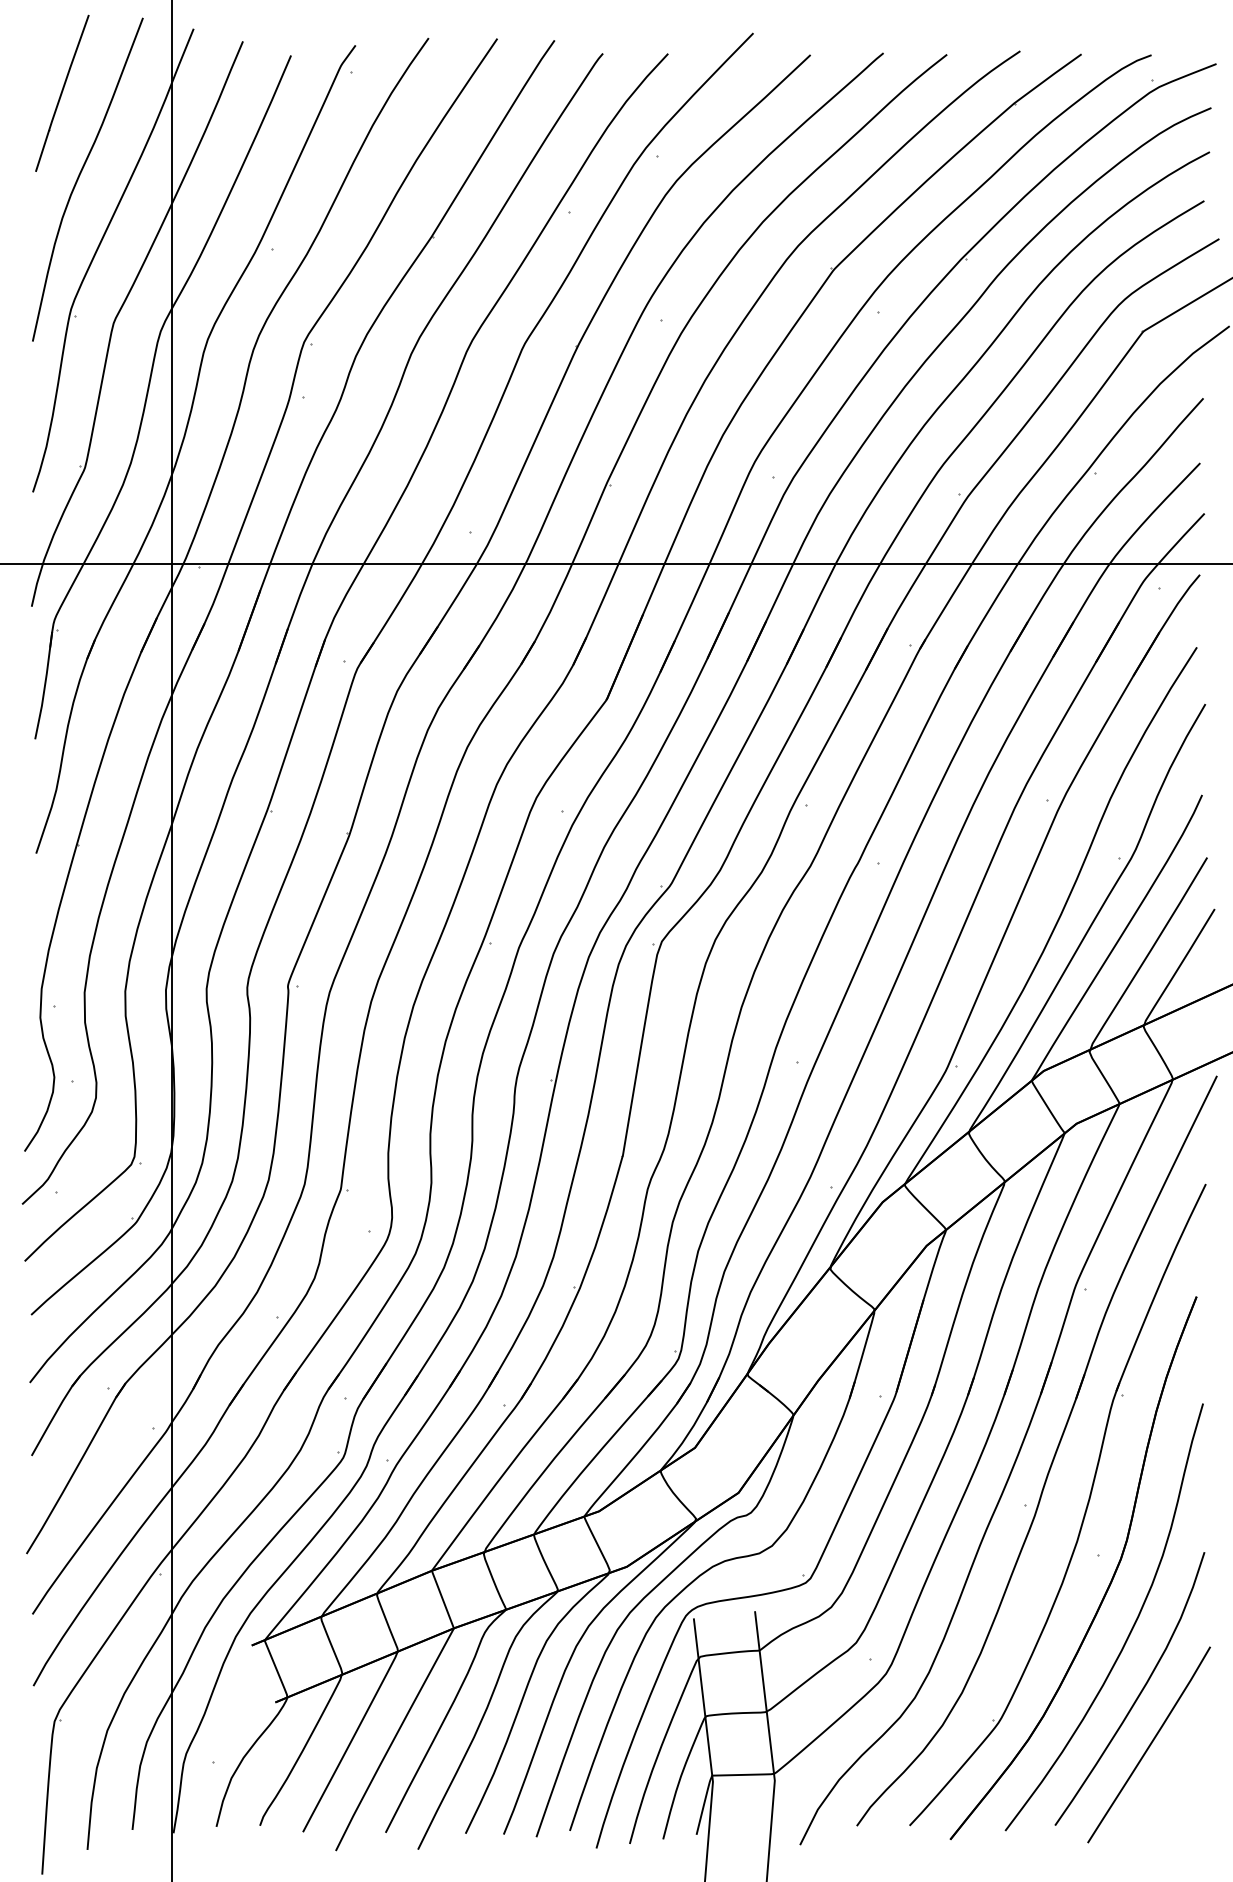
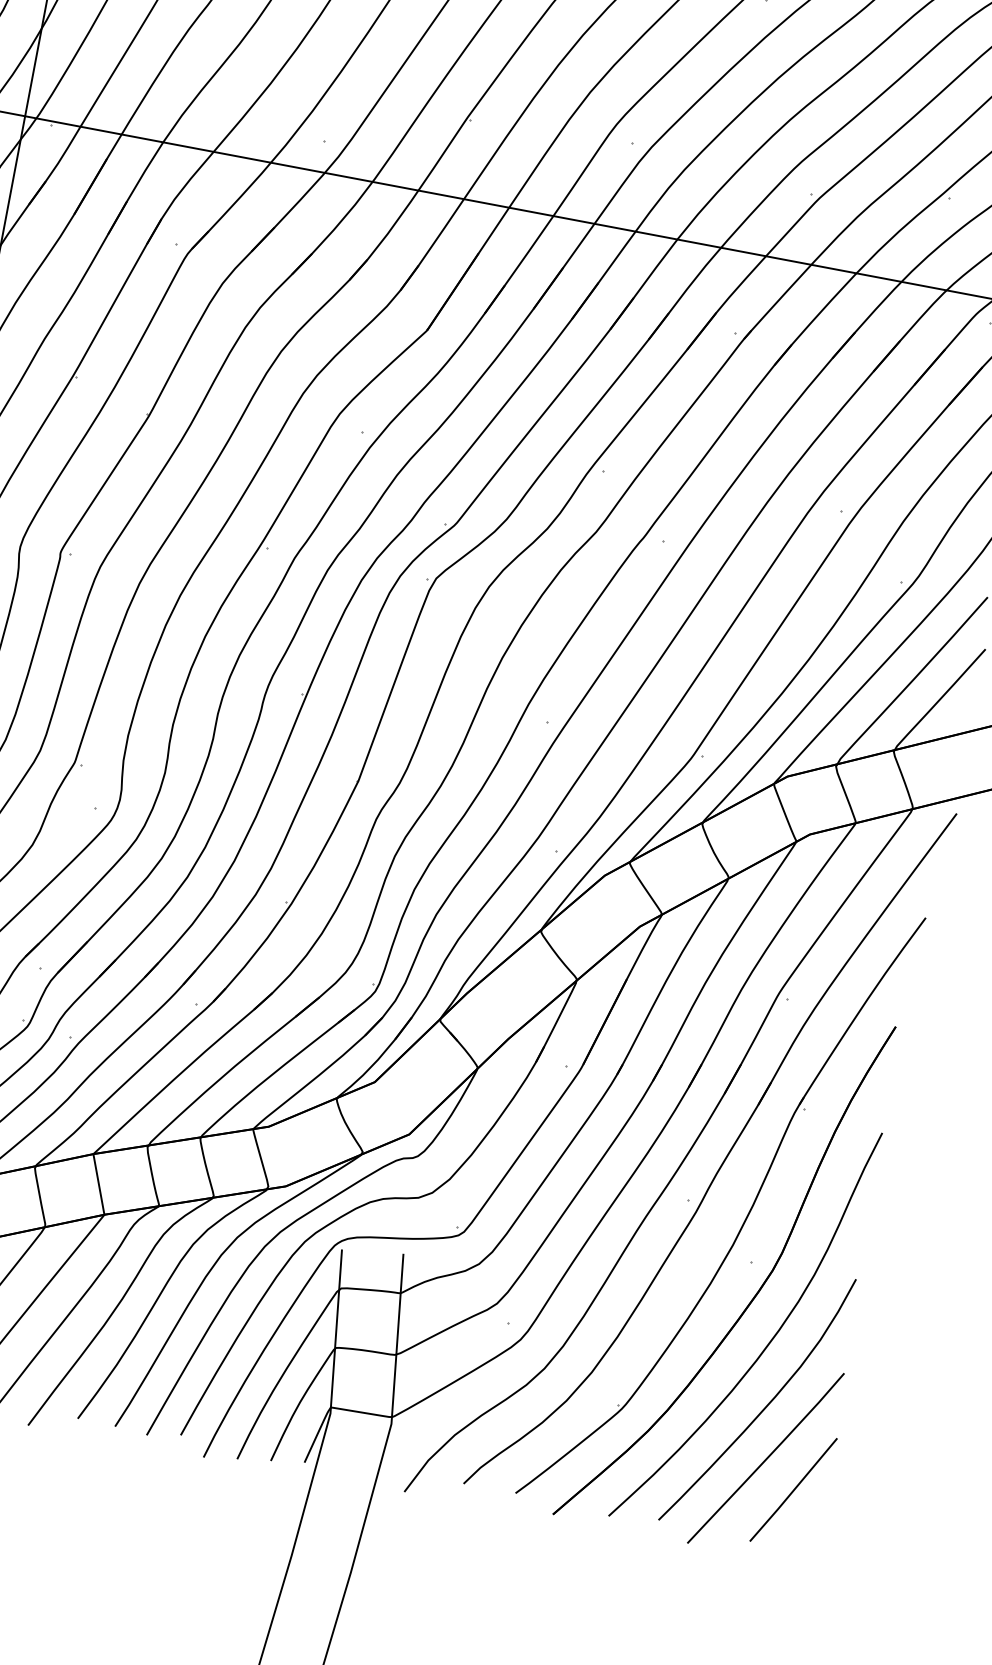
line: (1182, 1770) -> (793, 1489), added

